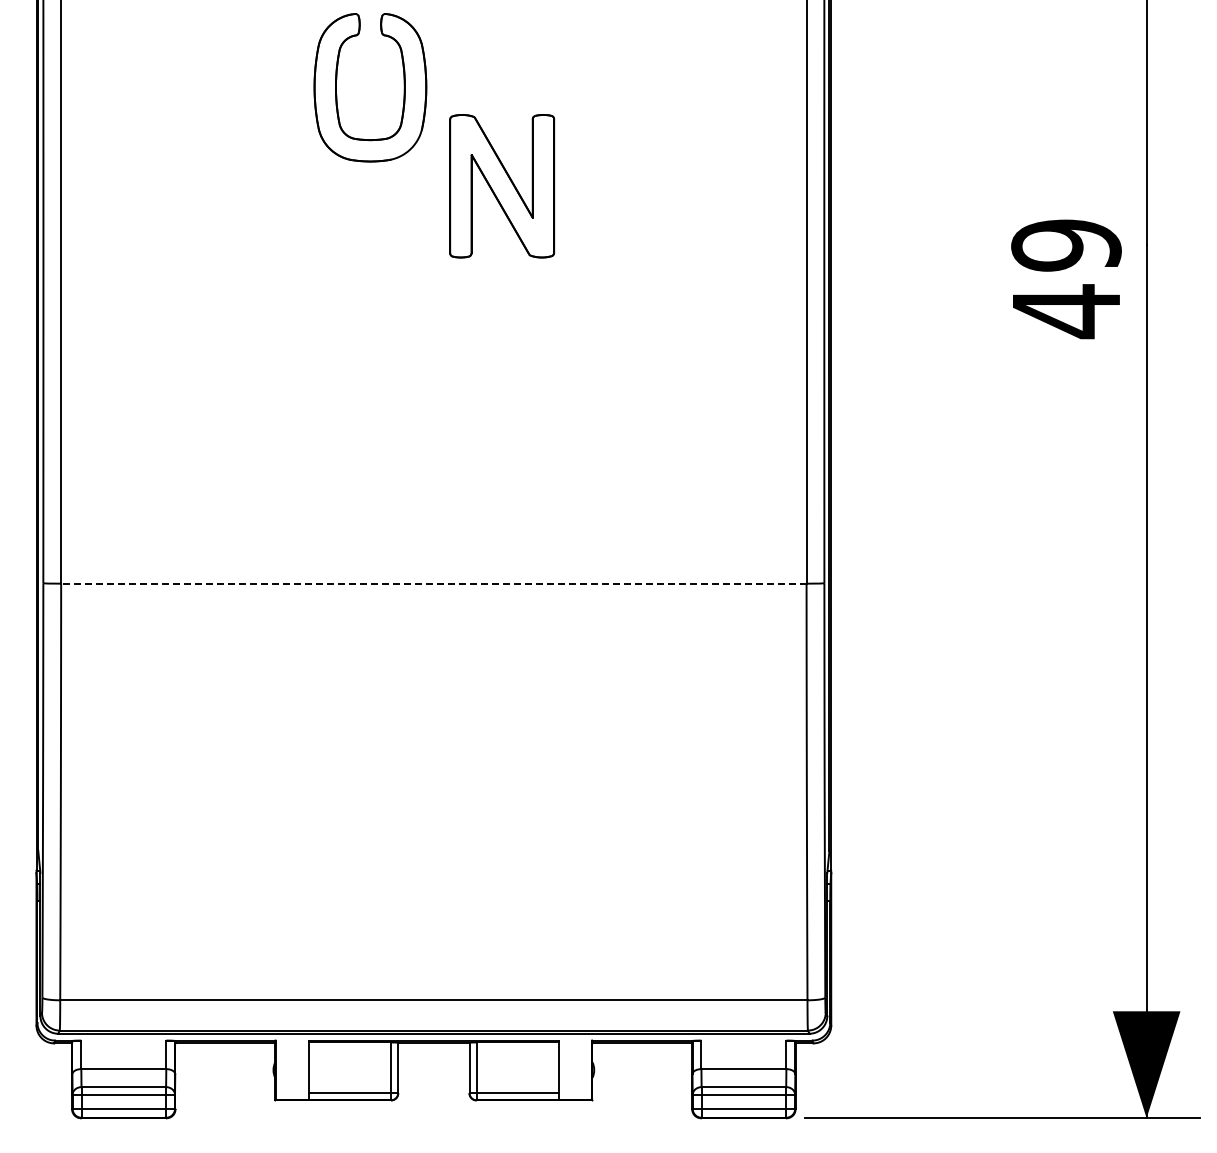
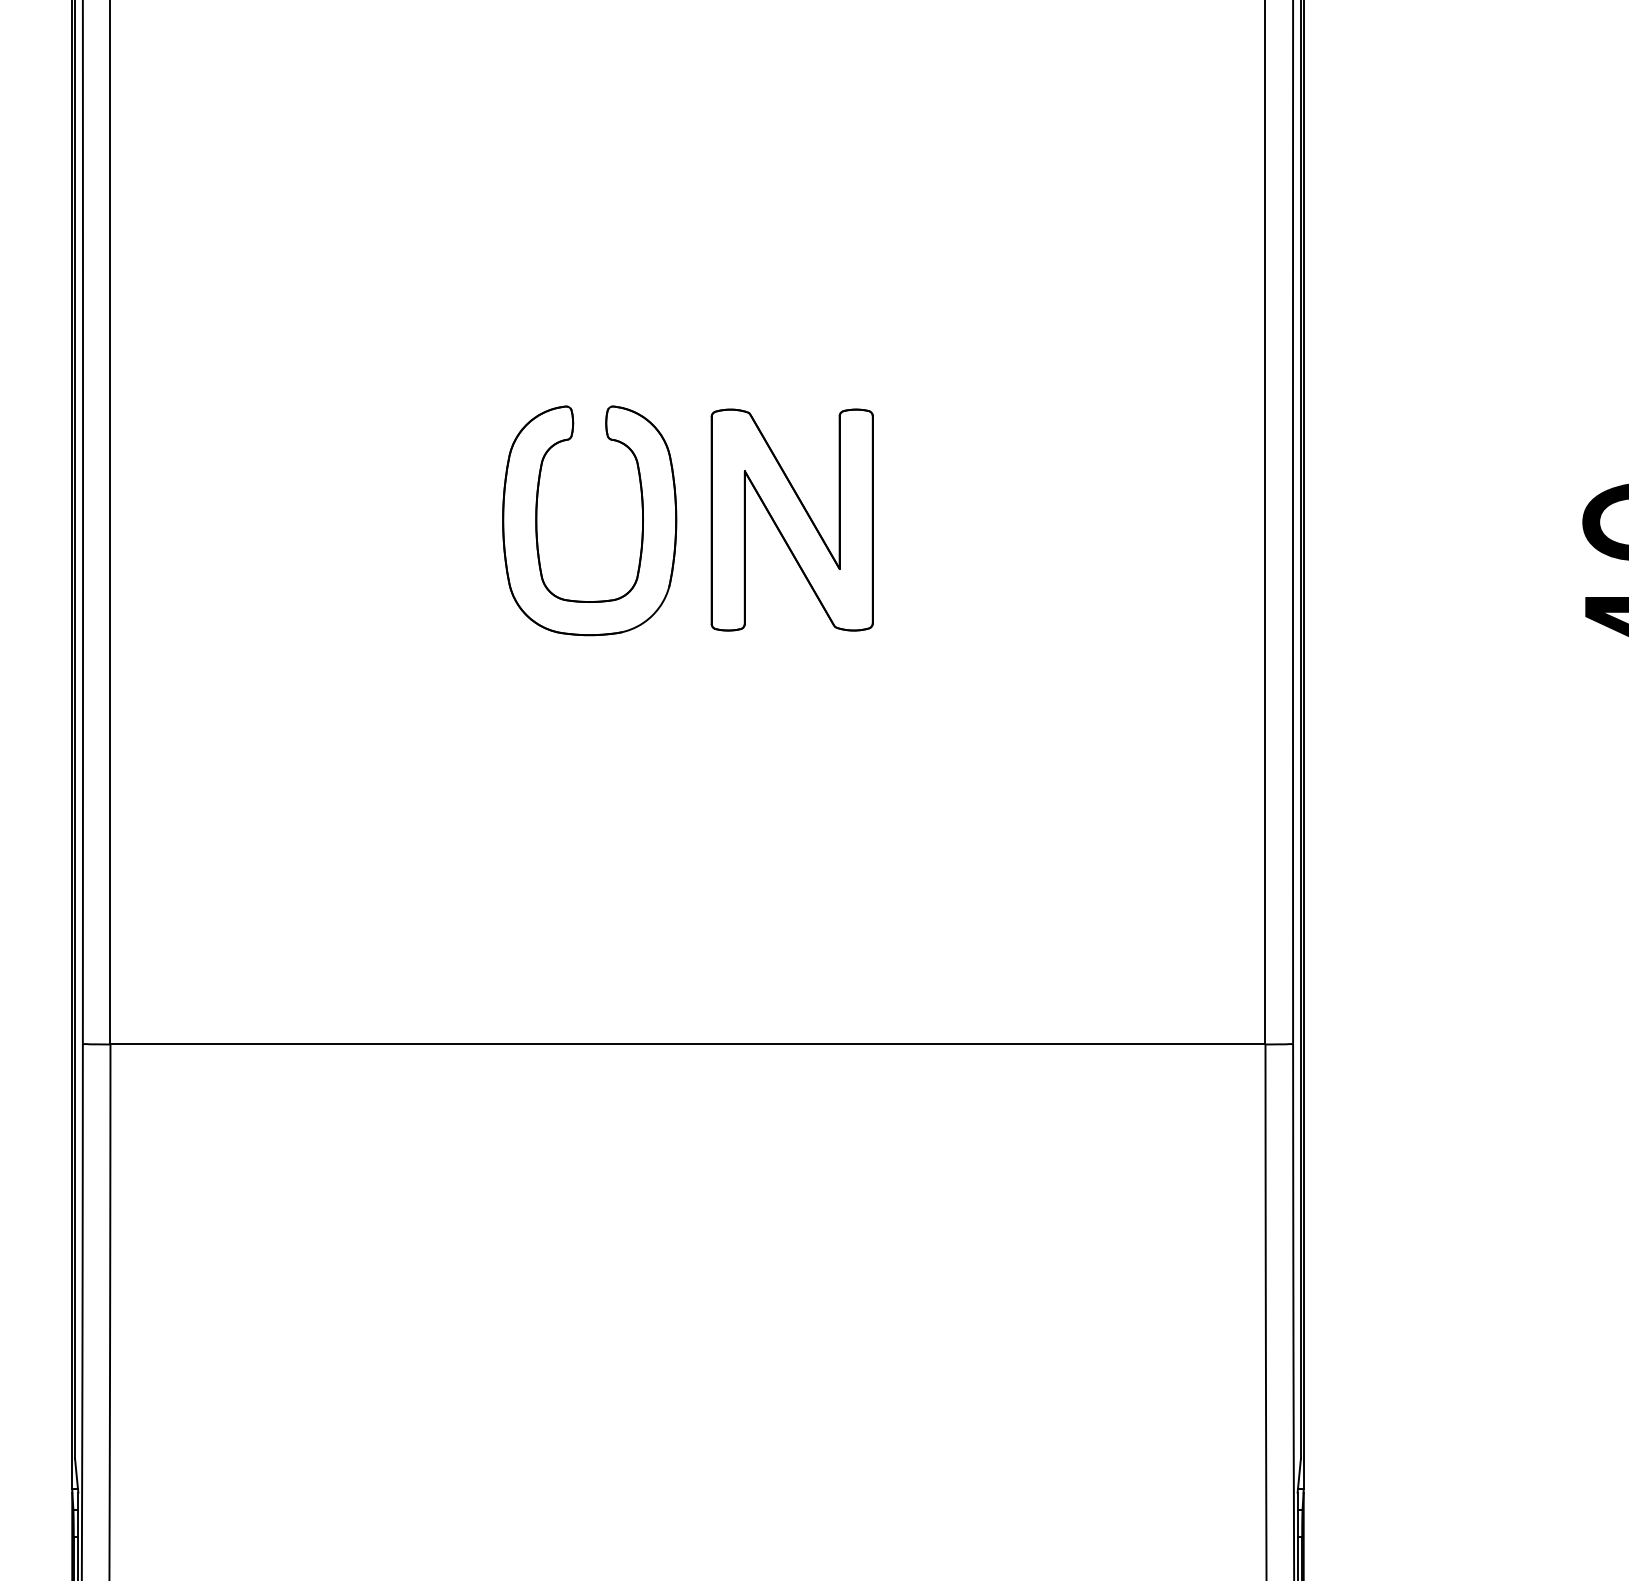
part: (403, 87) -> (640, 520), moved
part: (502, 186) -> (792, 520), moved
line: (433, 583) -> (687, 1044), dashed -> solid

